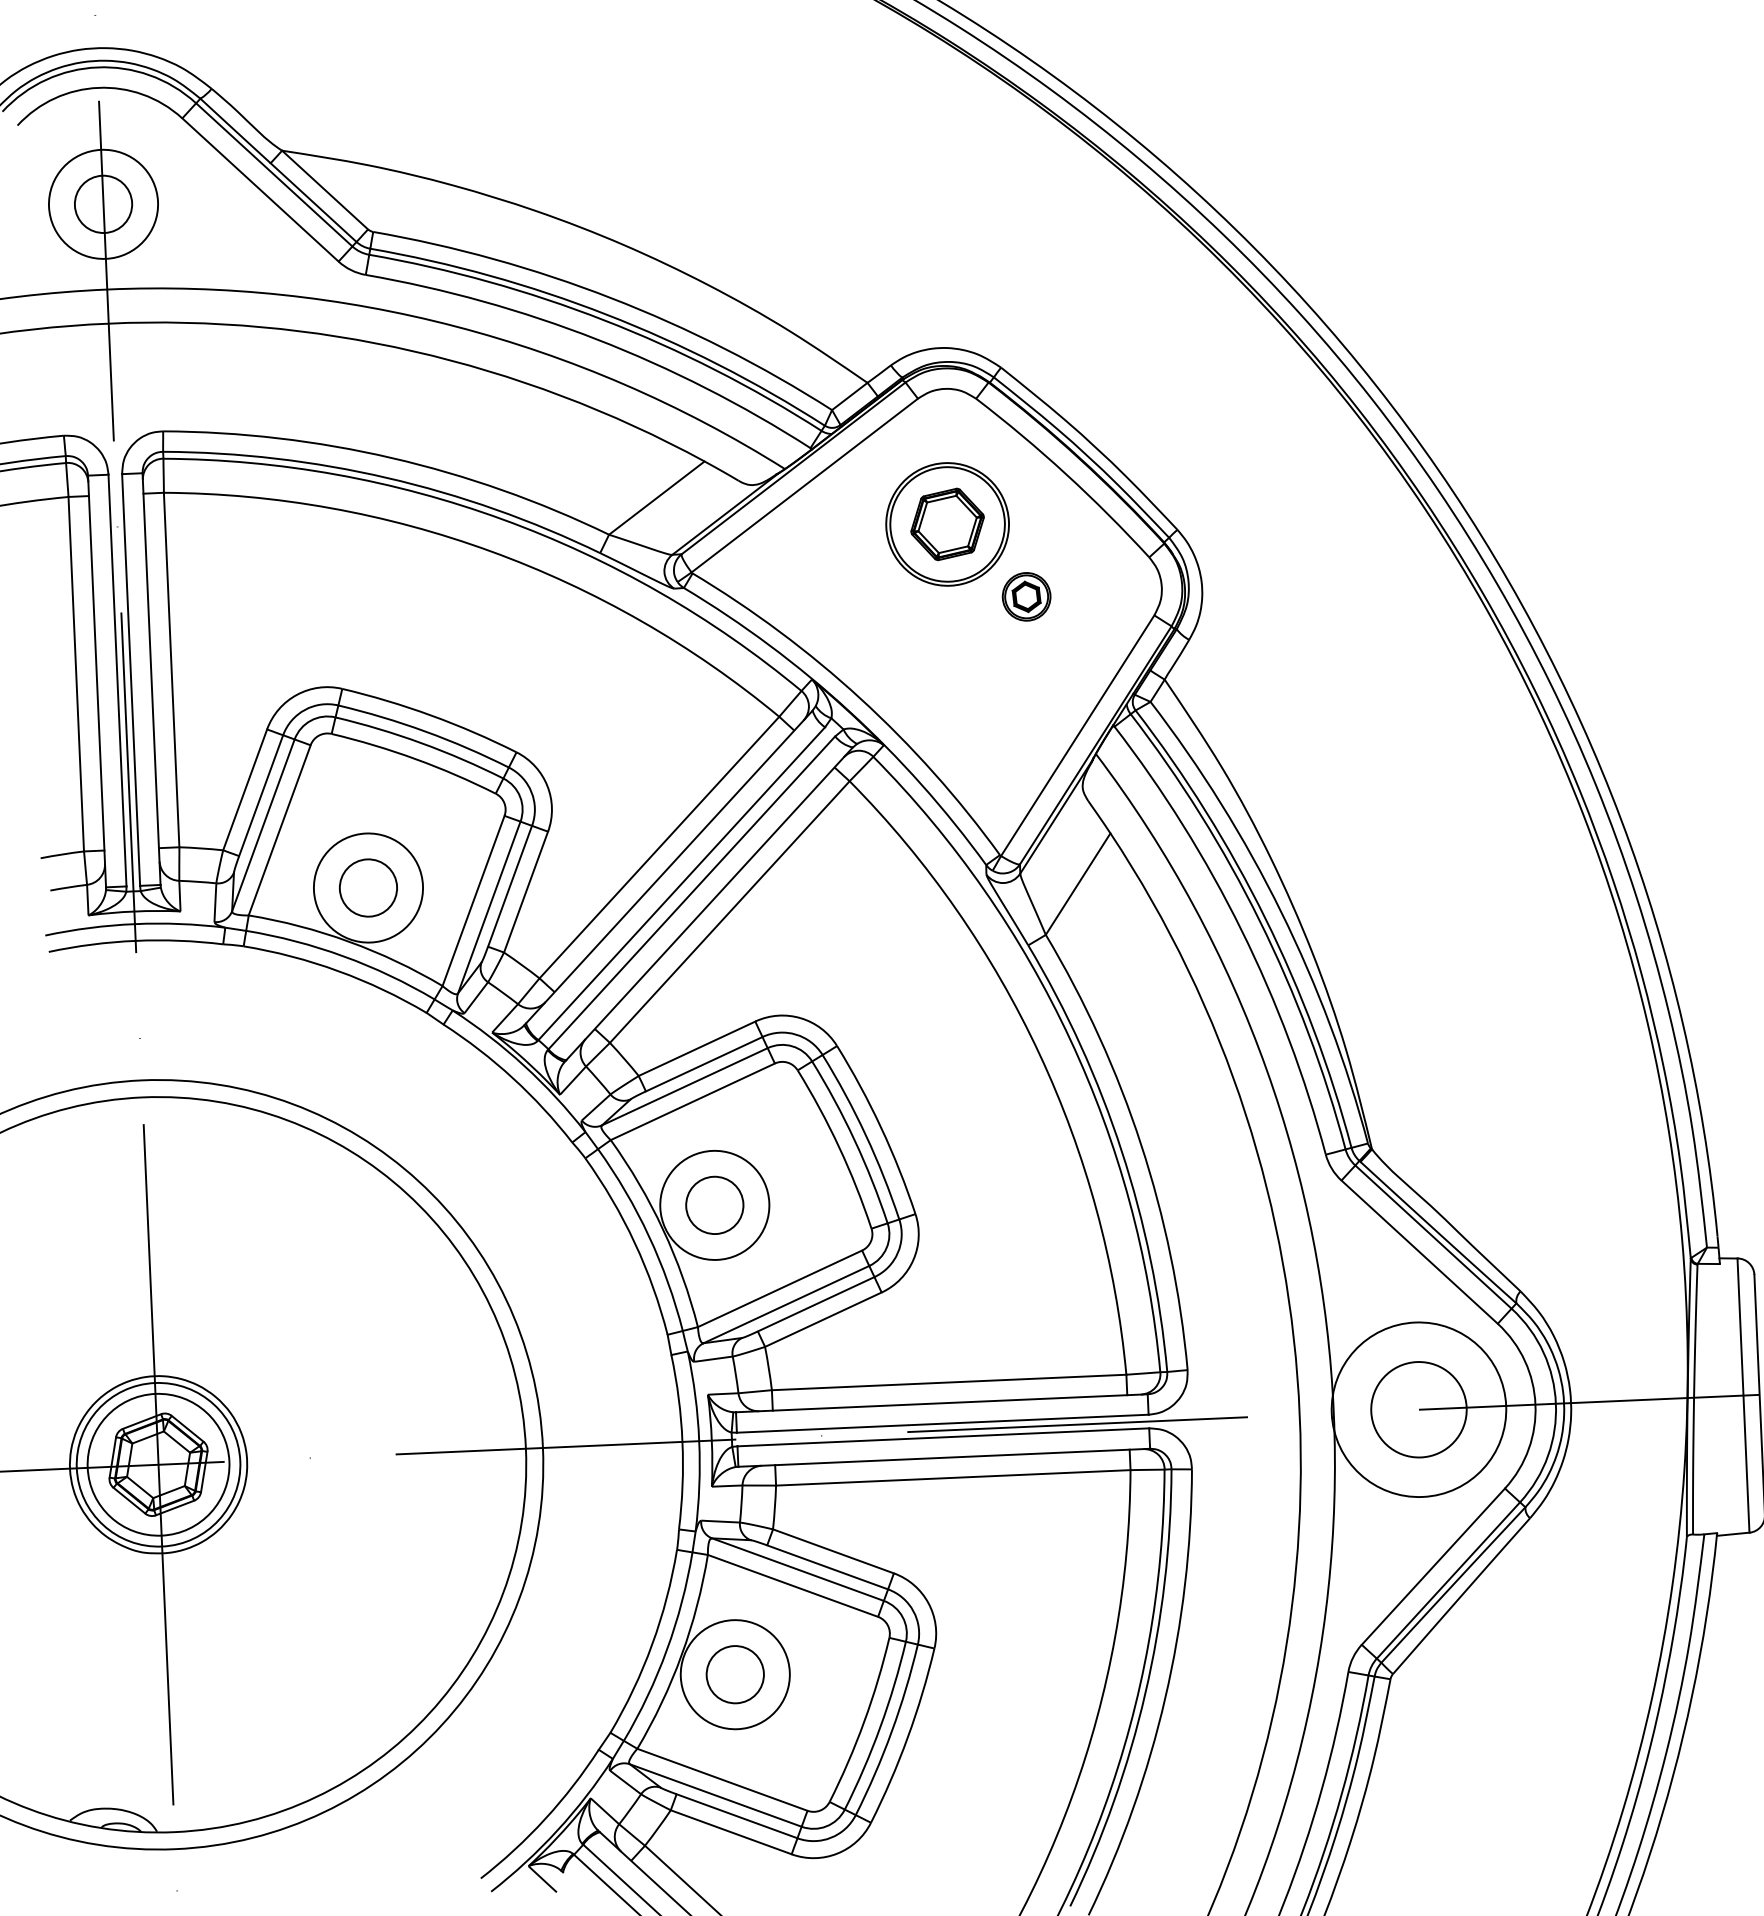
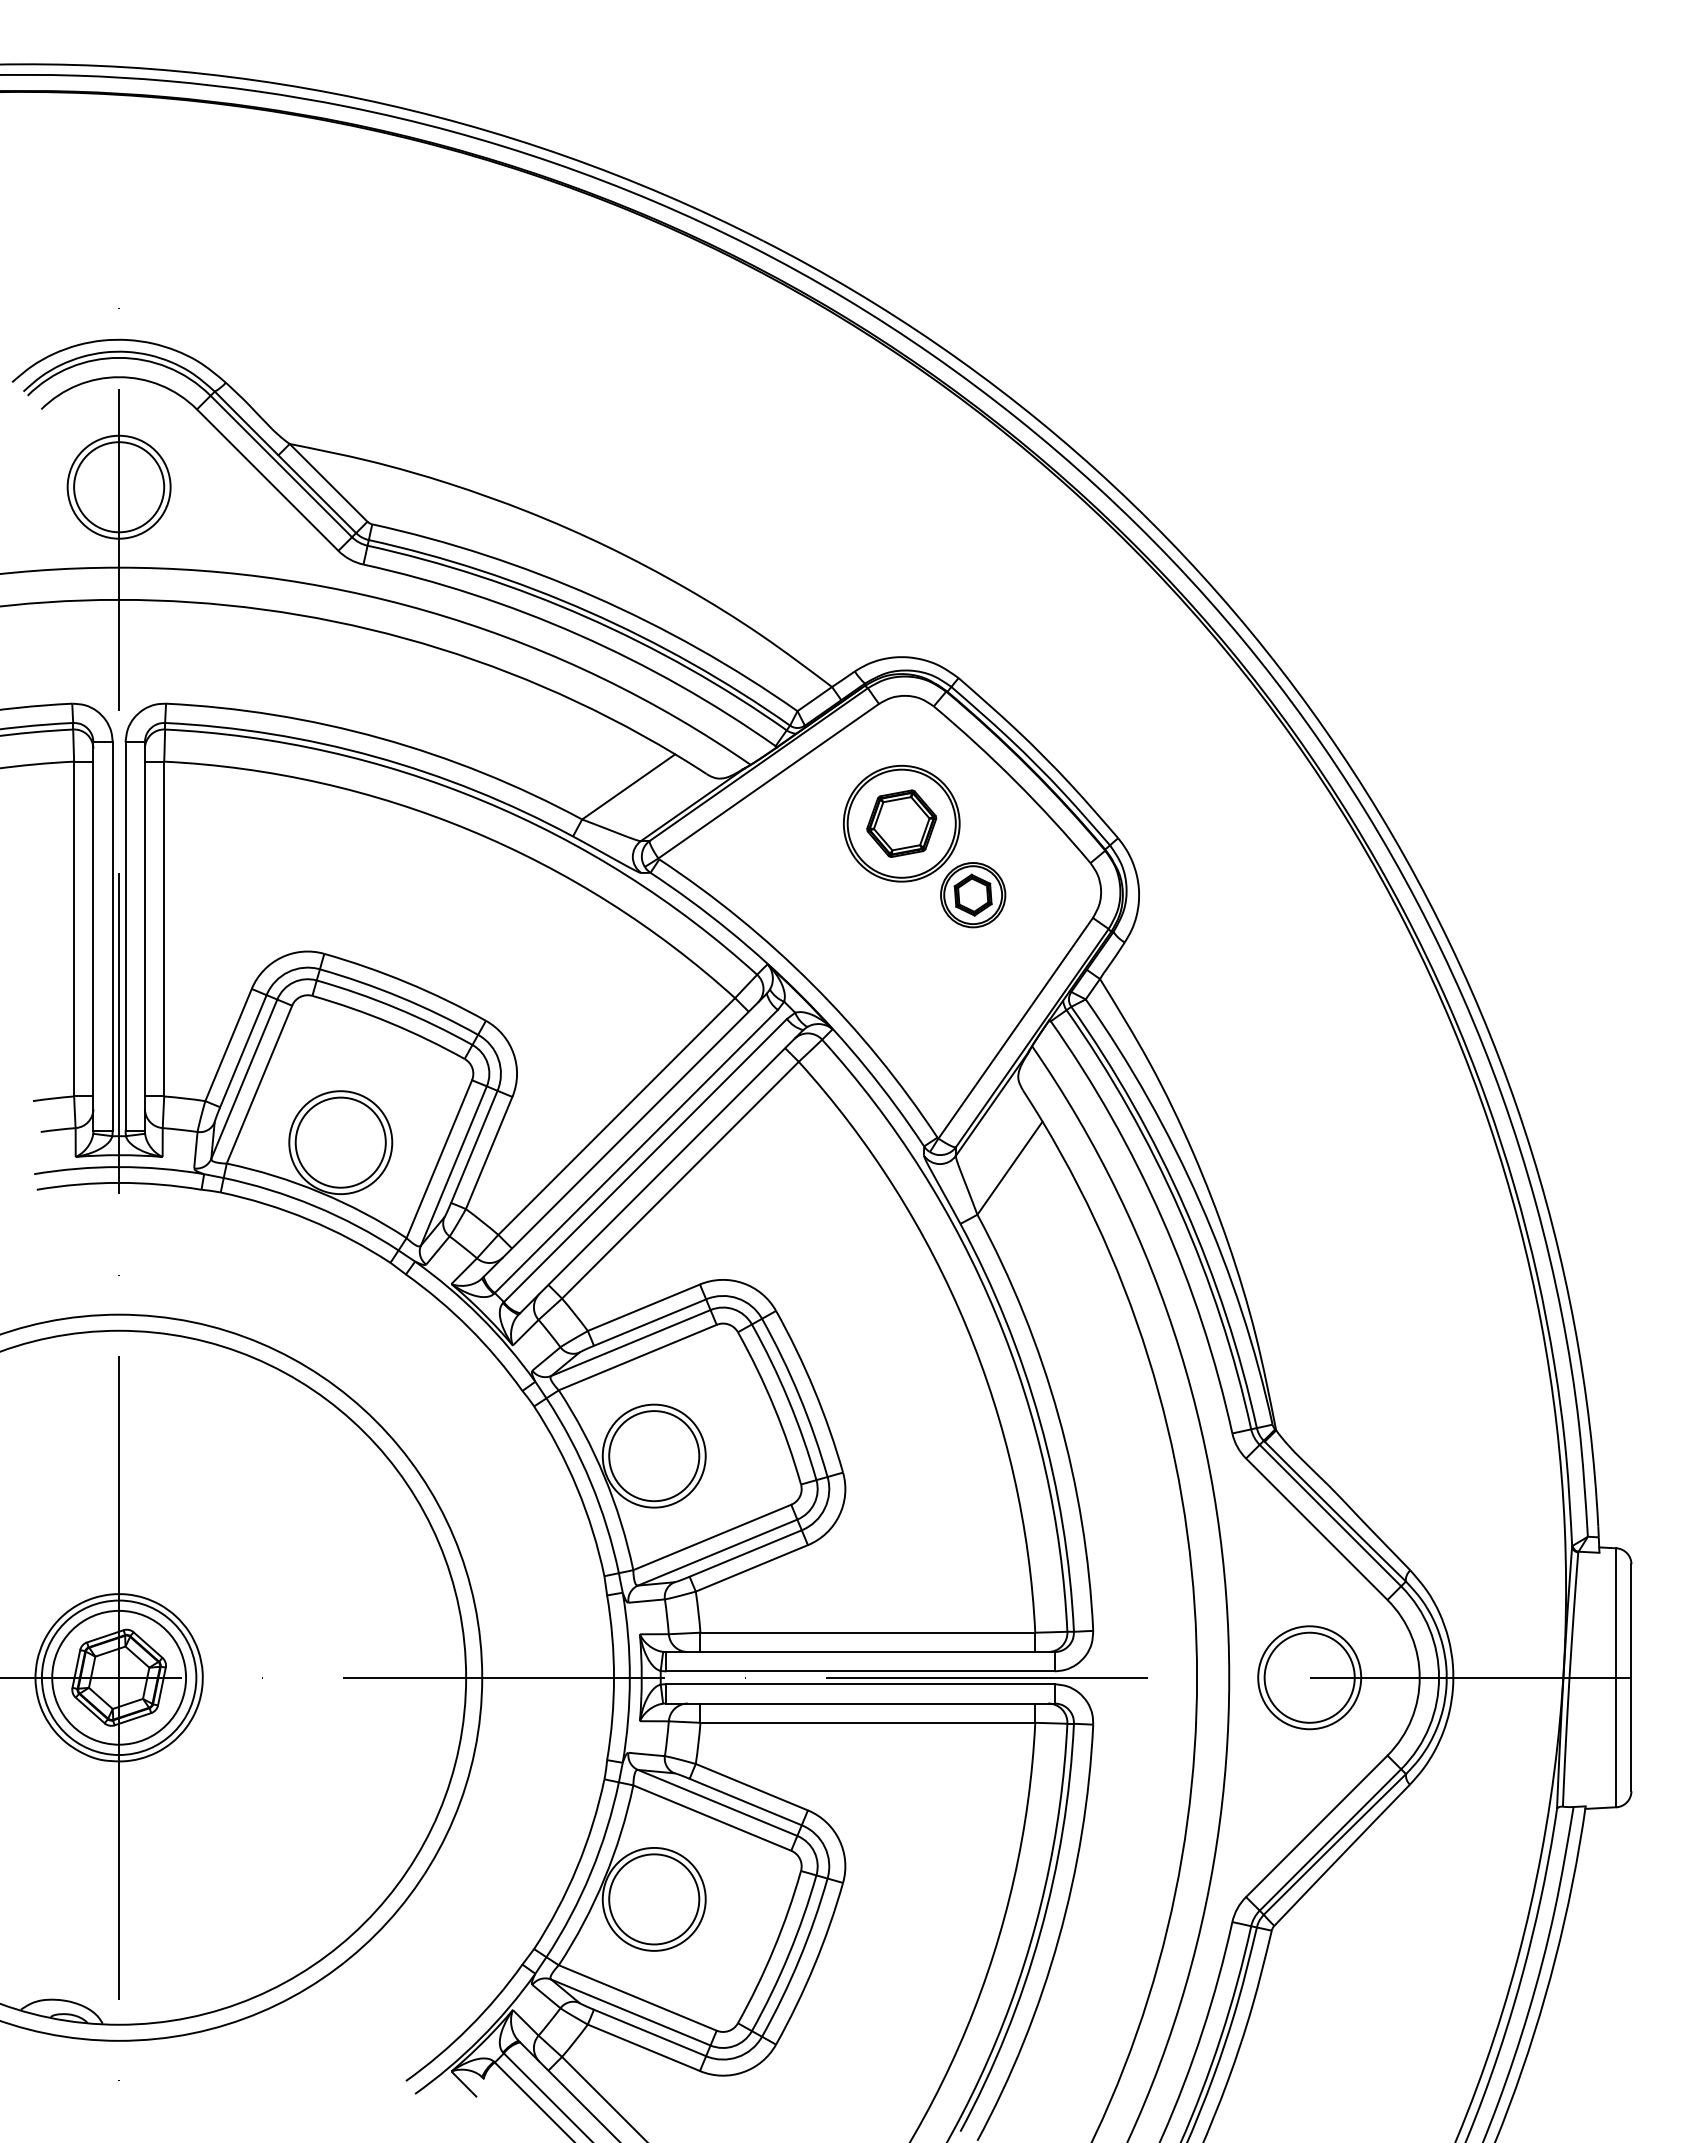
circle: (103, 204) -> (119, 487), size x1.67
part: (1026, 597) -> (973, 895), size x1.43
circle: (368, 887) -> (340, 1142), size x1.67
circle: (715, 1205) -> (654, 1456), size x1.67
circle: (1418, 1409) -> (1309, 1677), size x0.62
circle: (735, 1674) -> (654, 1899), size x1.67

